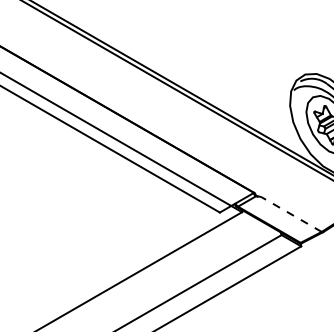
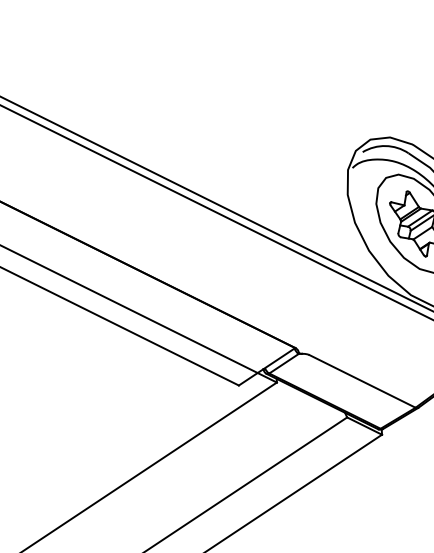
line: (291, 214) -> (361, 381), dashed -> solid

